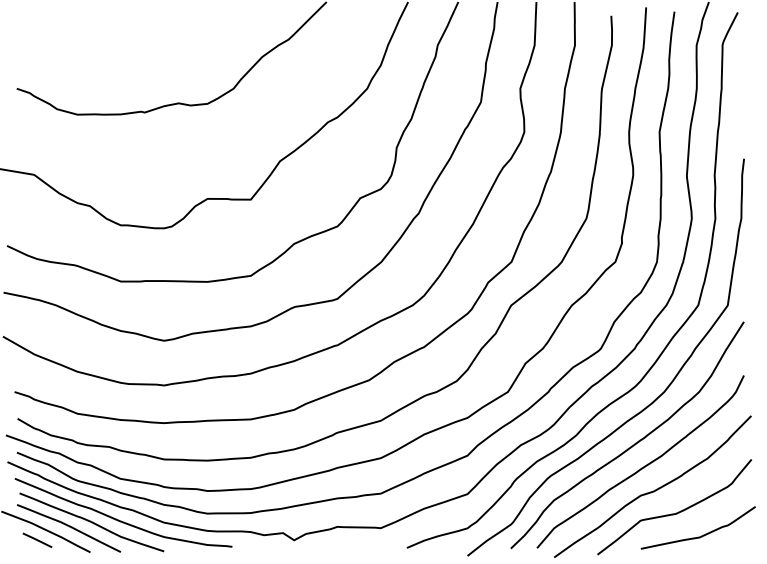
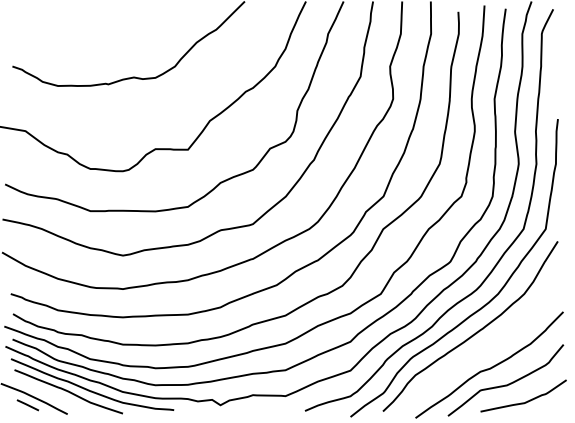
curve: (644, 465) -> (483, 349), removed
curve: (69, 527) -> (51, 395), removed

